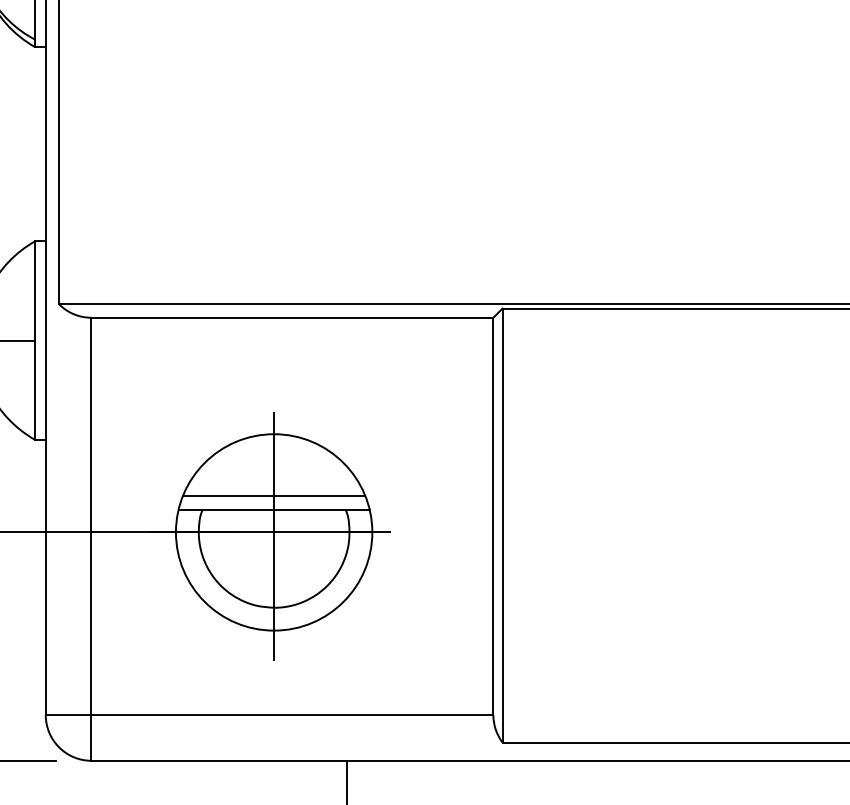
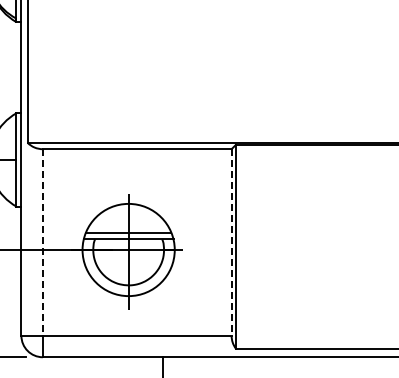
line: (90, 518) -> (42, 243), solid -> dashed
line: (493, 518) -> (231, 243), solid -> dashed

